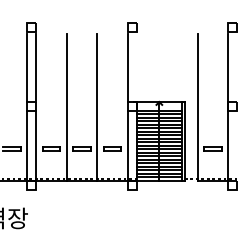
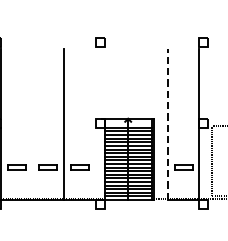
line: (127, 68) -> (95, 84), removed
line: (66, 107) -> (32, 124), removed
line: (197, 107) -> (167, 124), solid -> dashed
line: (127, 145) -> (95, 163), removed

